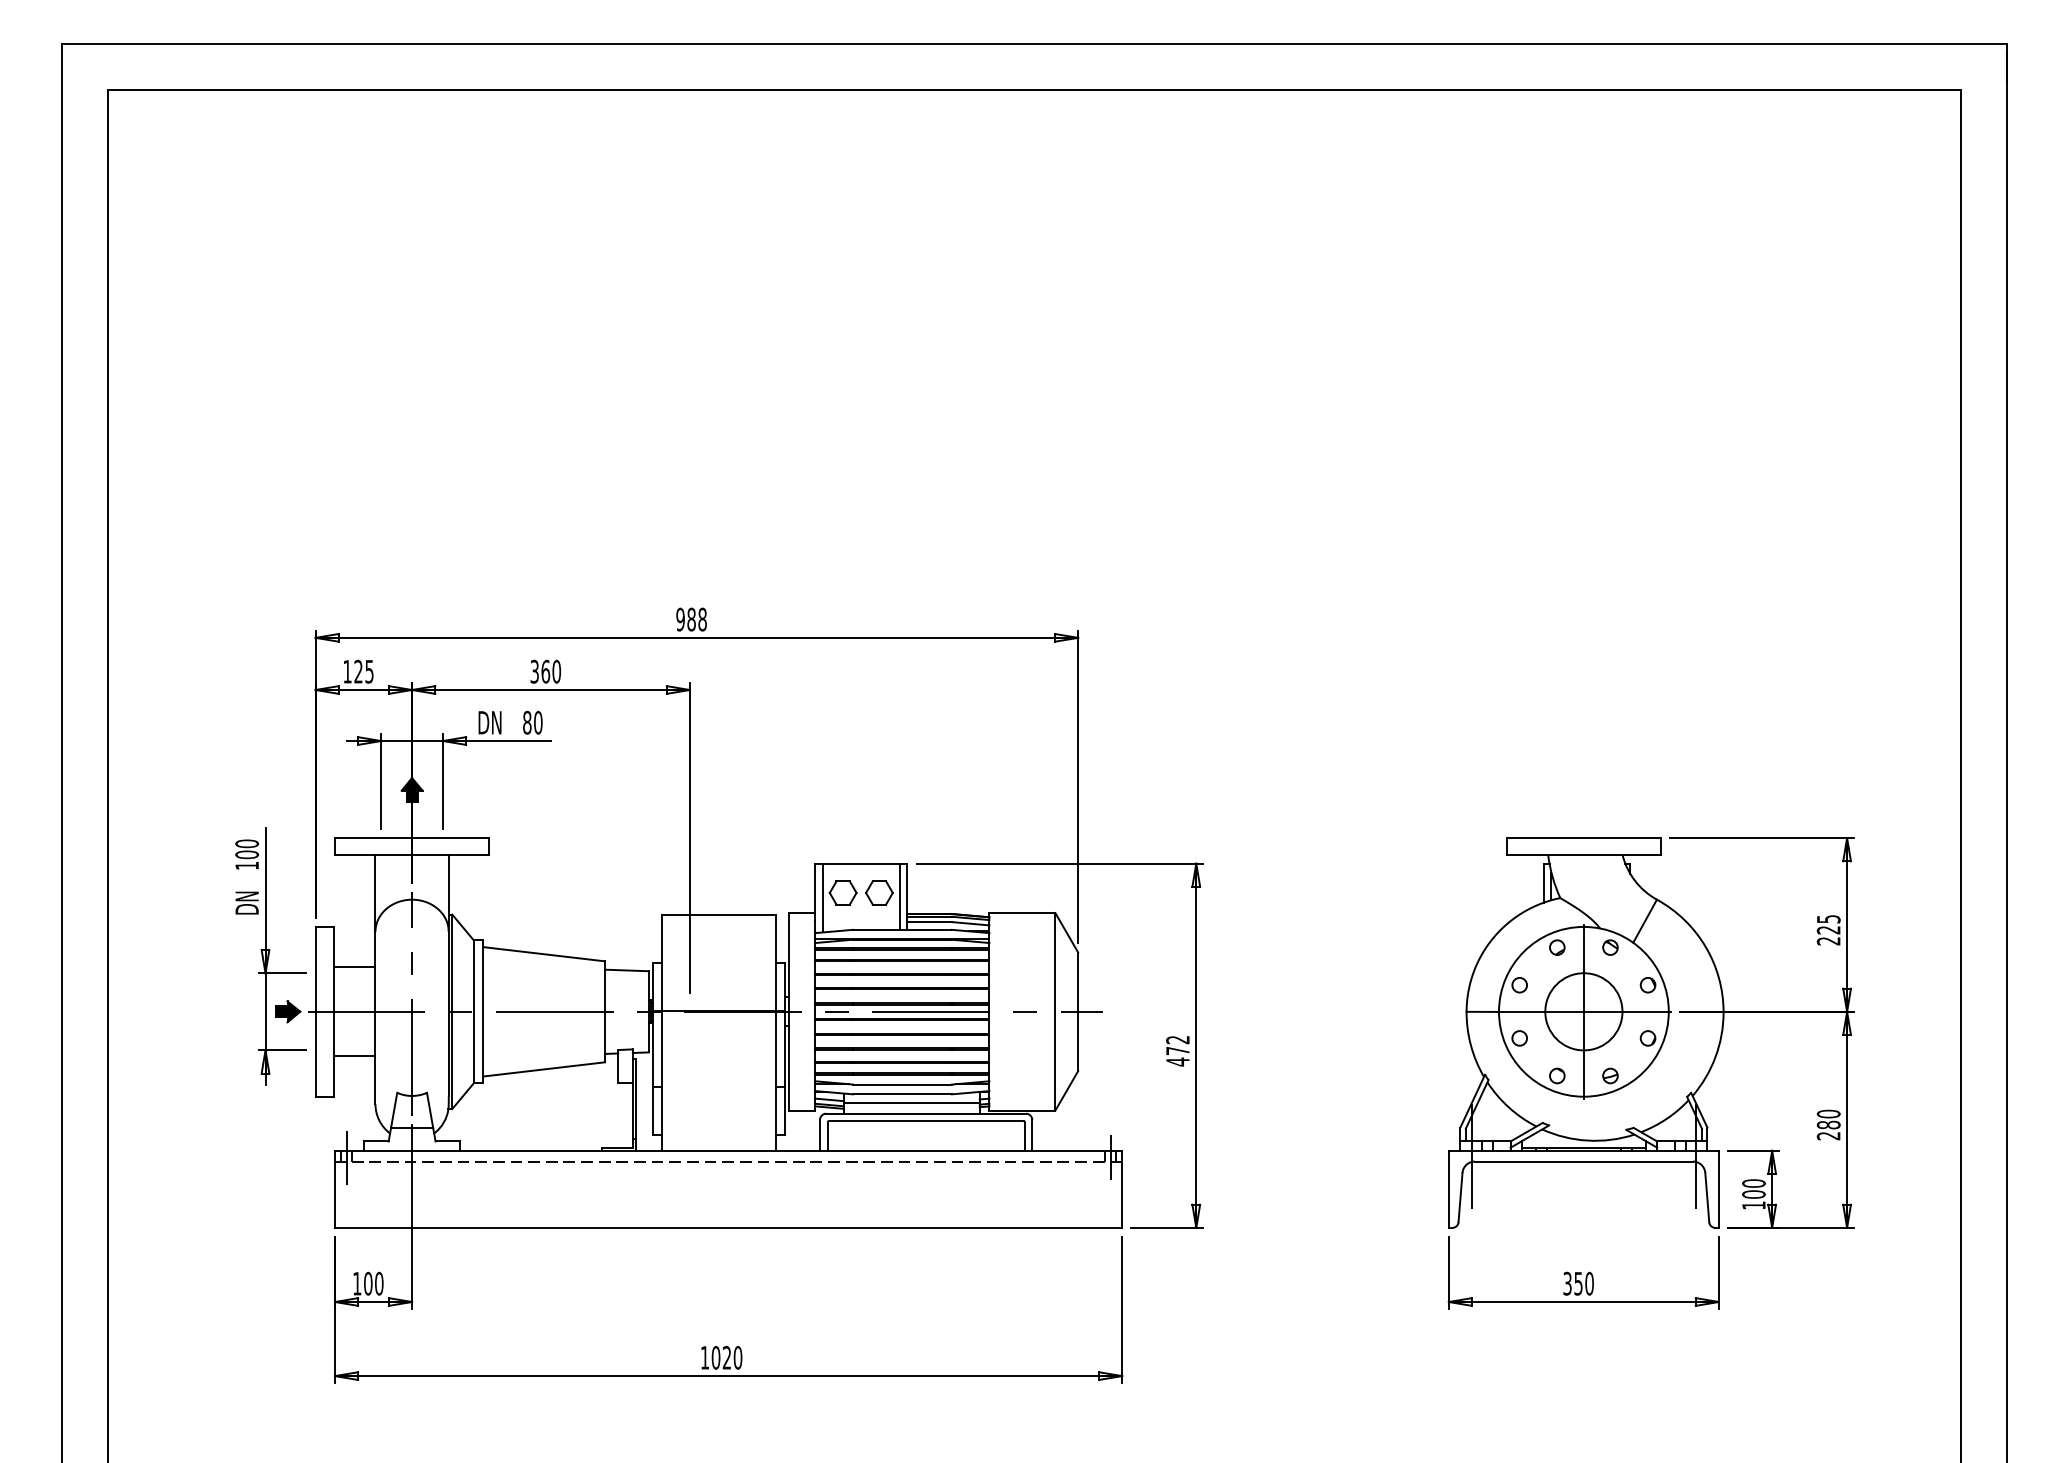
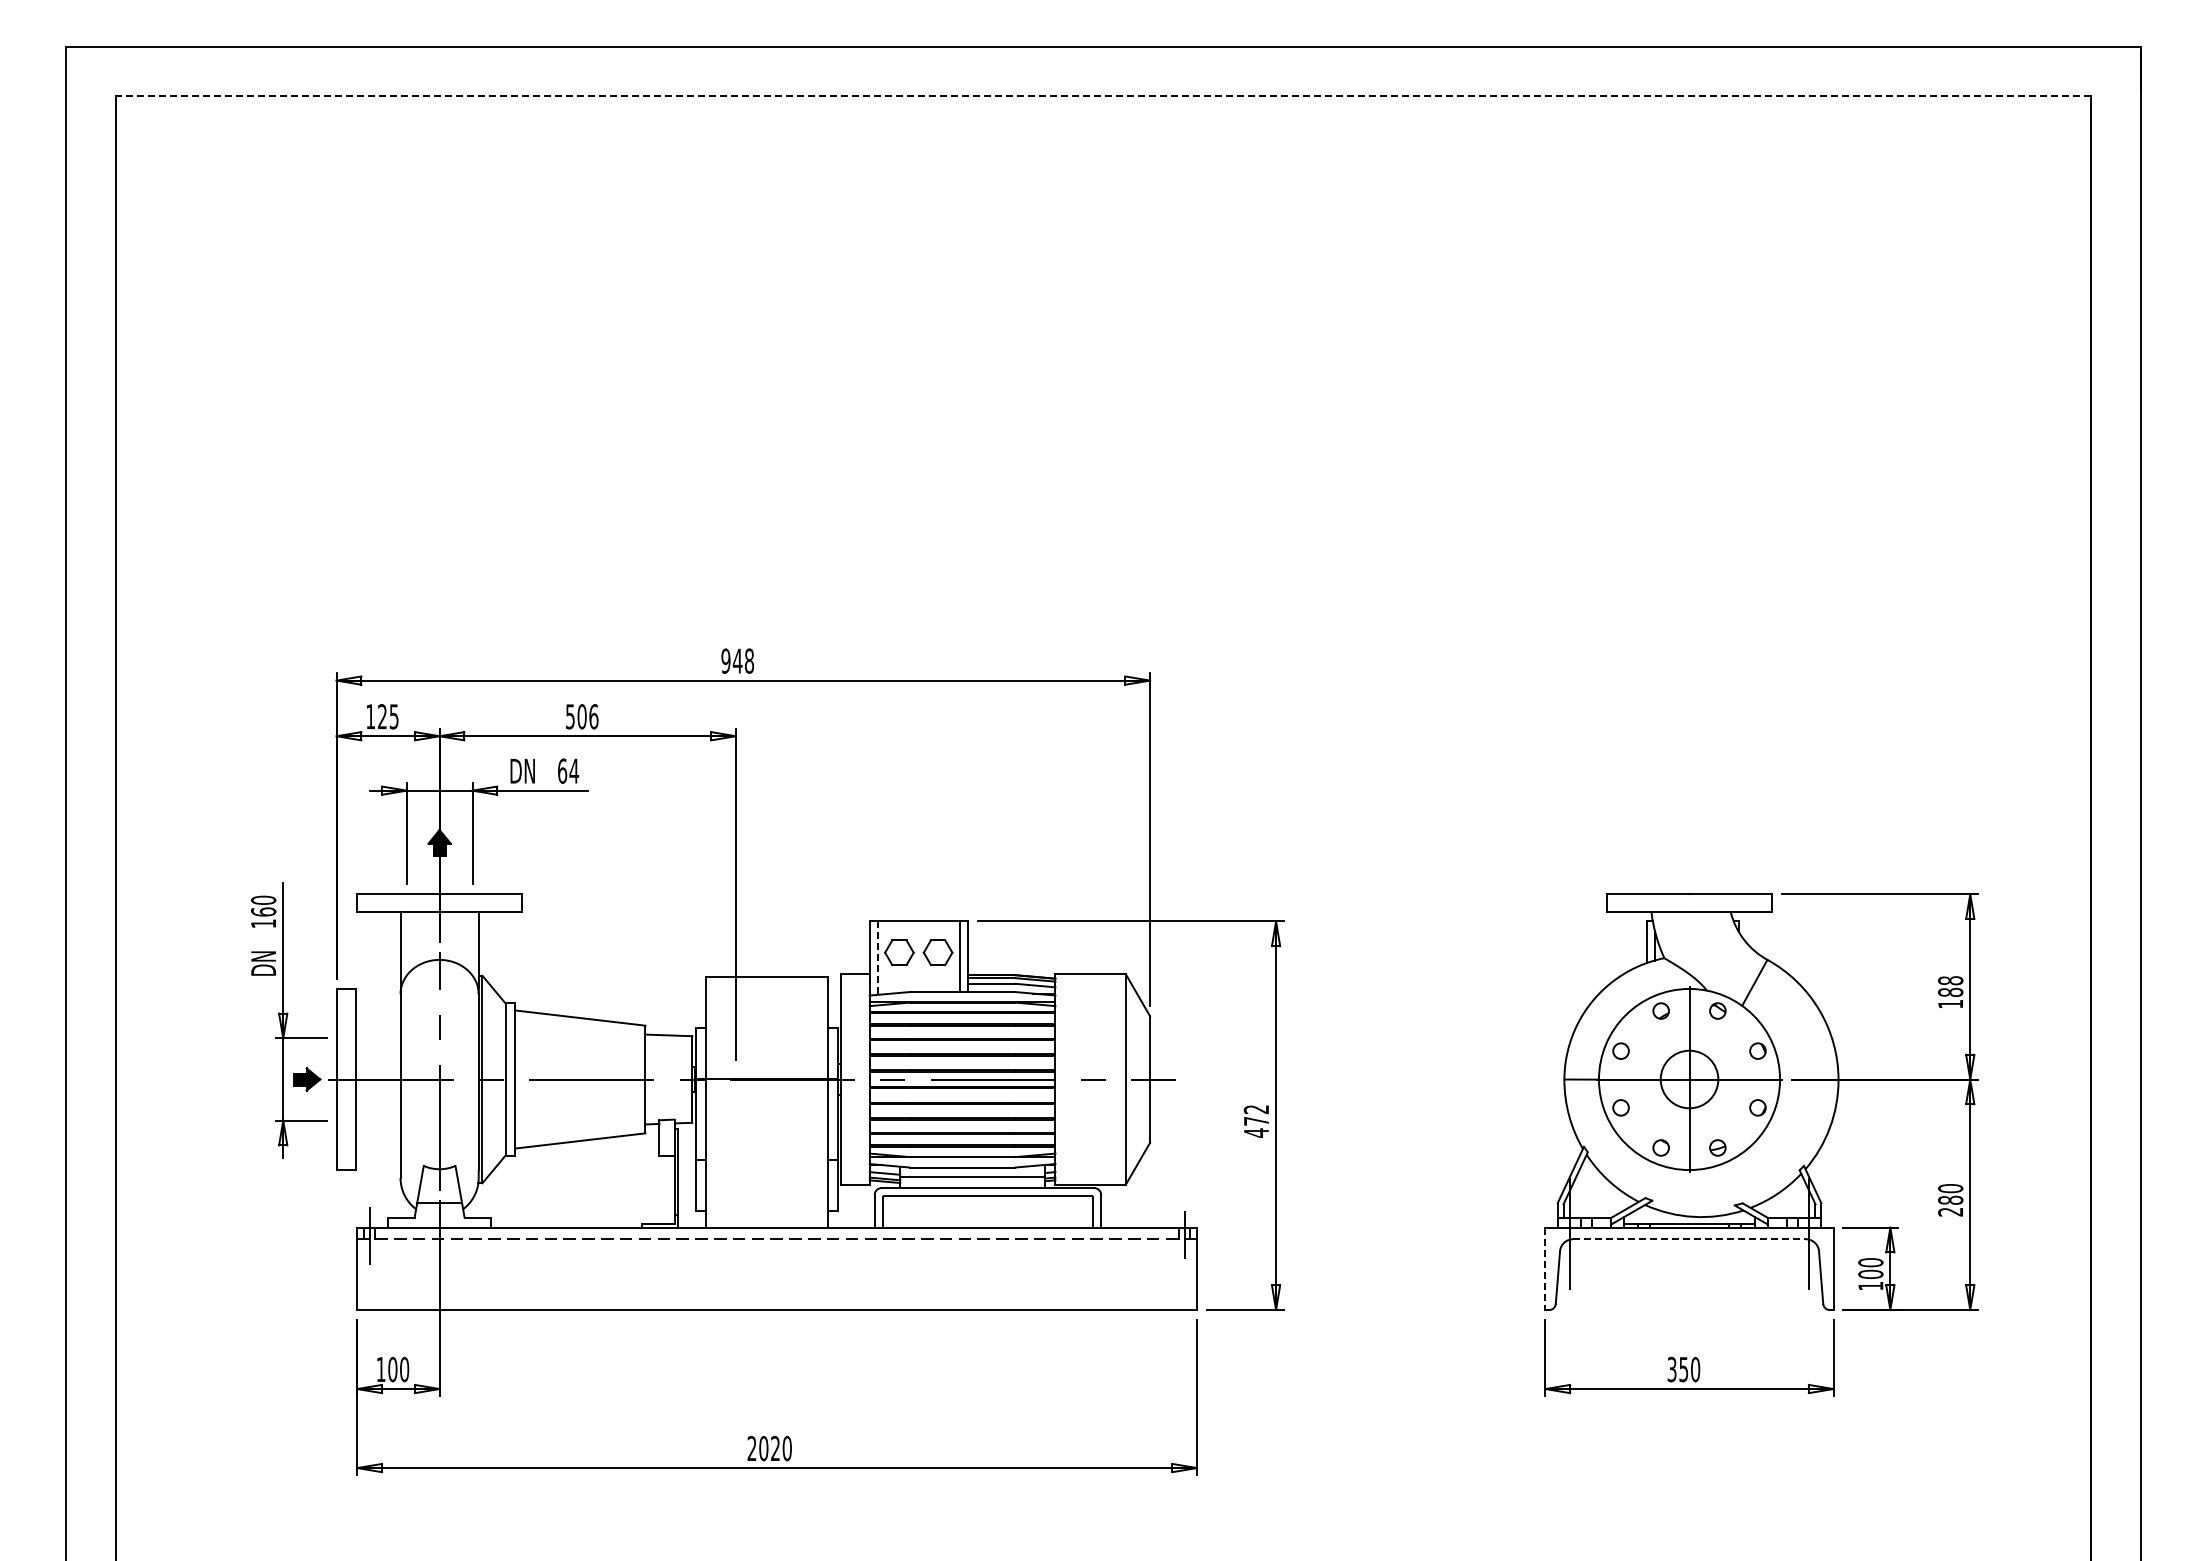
line: (1034, 90) -> (1103, 96), solid -> dashed
text: (691, 619) -> (737, 660), 988 -> 948
text: (546, 671) -> (582, 716), 360 -> 506
text: (532, 722) -> (568, 770), 80 -> 64
text: (247, 854) -> (263, 911), 100 -> 160
line: (823, 898) -> (878, 958), solid -> dashed
text: (1828, 930) -> (1950, 992), 225 -> 188
line: (354, 967) -> (378, 1032), removed
circle: (1583, 1011) -> (1689, 1079), size x0.7
line: (354, 1055) -> (378, 1126), removed
line: (1584, 1161) -> (1690, 1239), solid -> dashed
line: (1448, 1189) -> (1545, 1269), solid -> dashed
text: (704, 1356) -> (751, 1447), 1020 -> 2020

